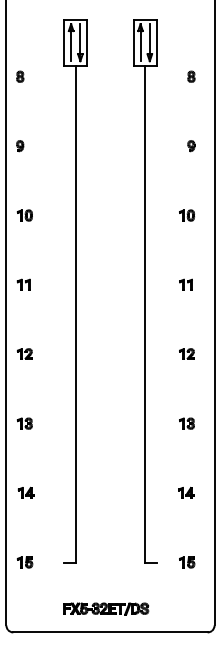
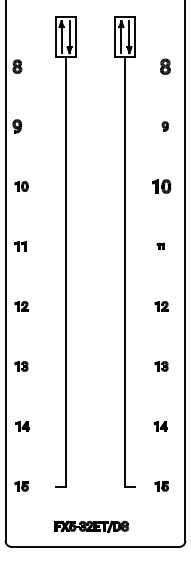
part: (20, 76) -> (17, 66), size x1.4
part: (191, 76) -> (165, 66), size x1.6
part: (20, 146) -> (17, 126), size x1.4
part: (186, 215) -> (161, 186), size x1.4
part: (185, 284) -> (160, 246), size x0.6

